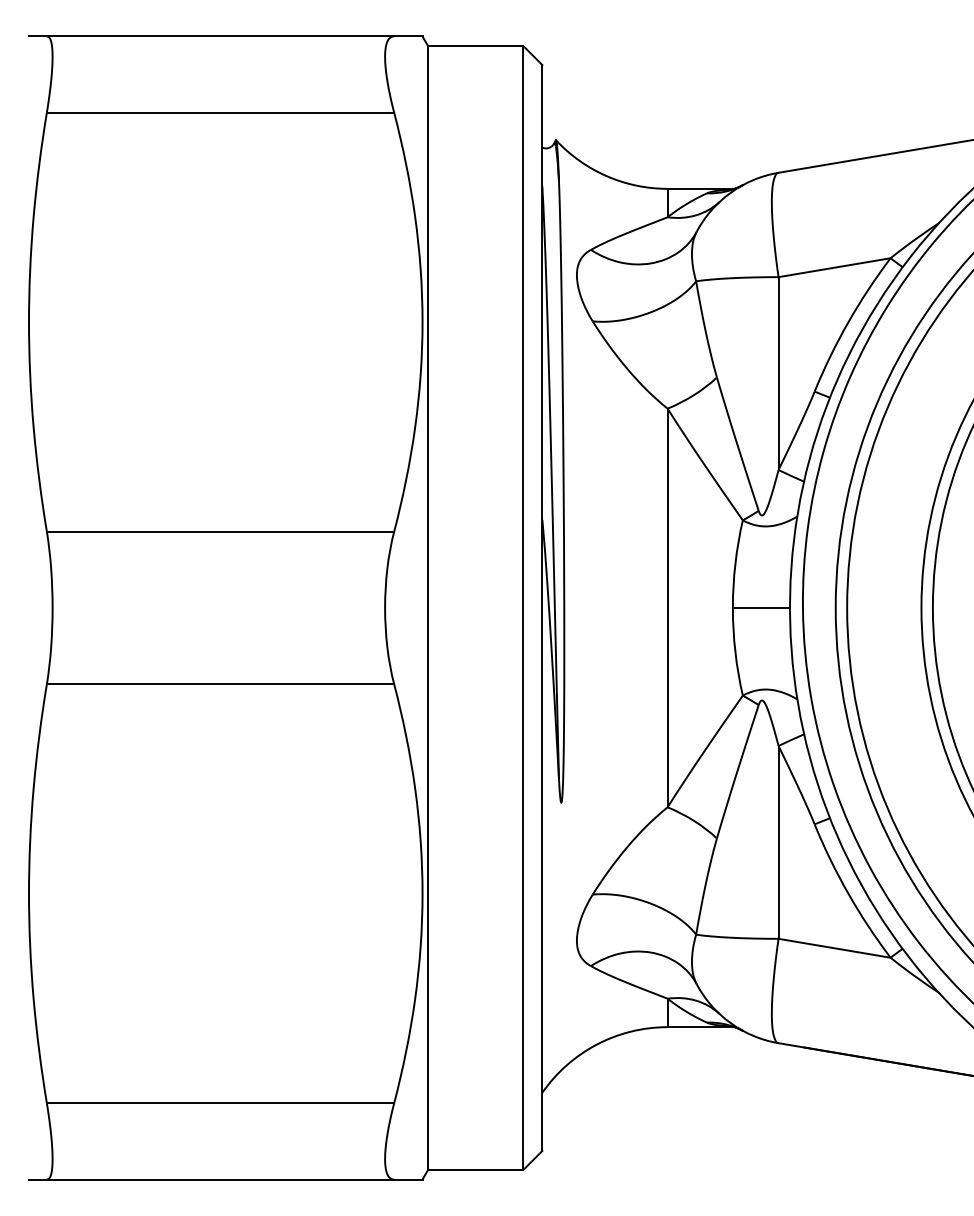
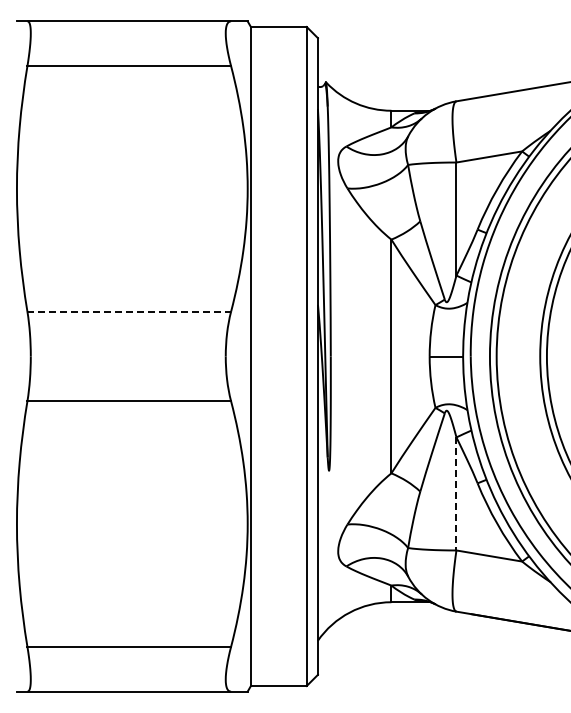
line: (220, 531) -> (129, 311), solid -> dashed
line: (778, 841) -> (456, 493), solid -> dashed

